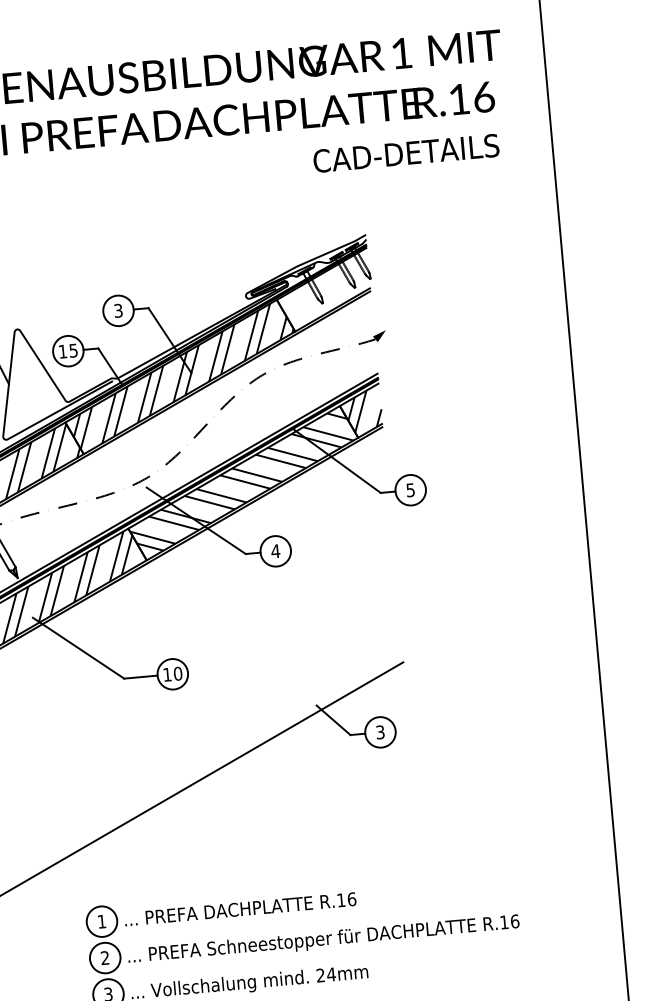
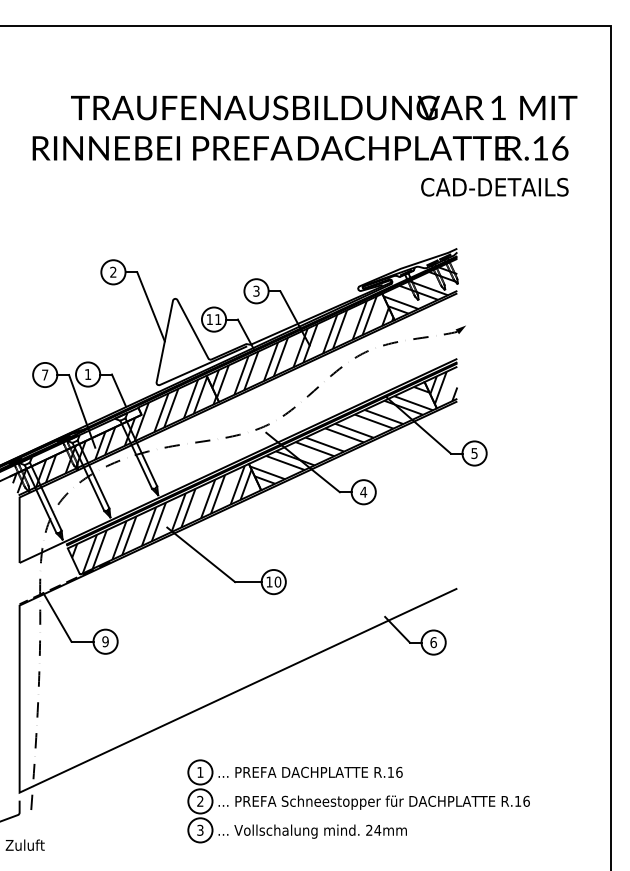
hatch: (324, 291) -> (420, 290), added
text: (73, 350) -> (218, 319), 15 -> 11
text: (380, 732) -> (433, 642), 3 -> 6

